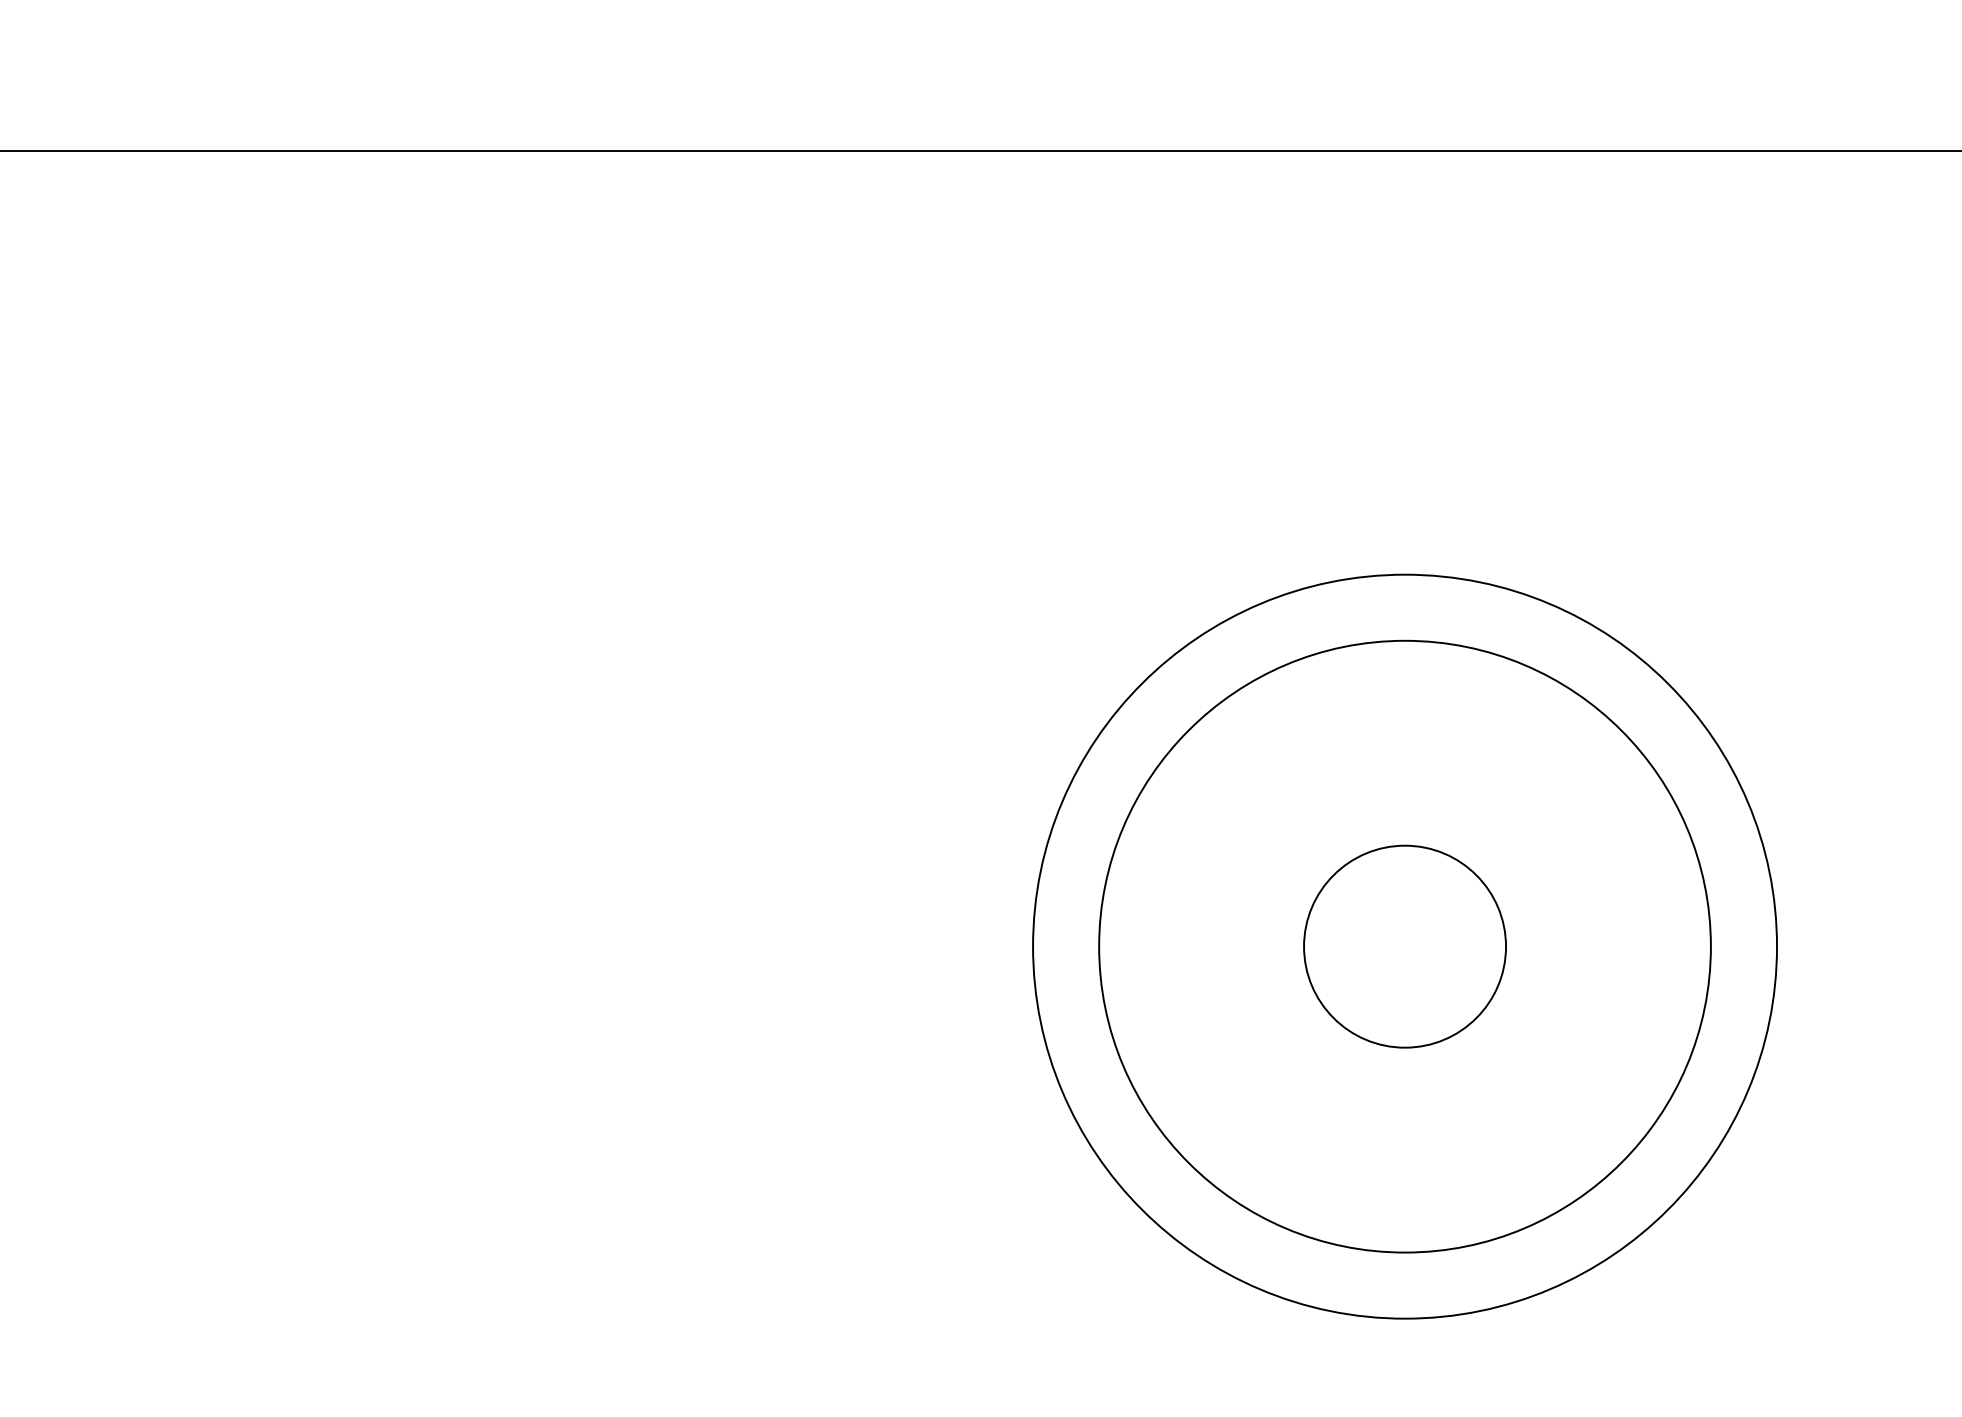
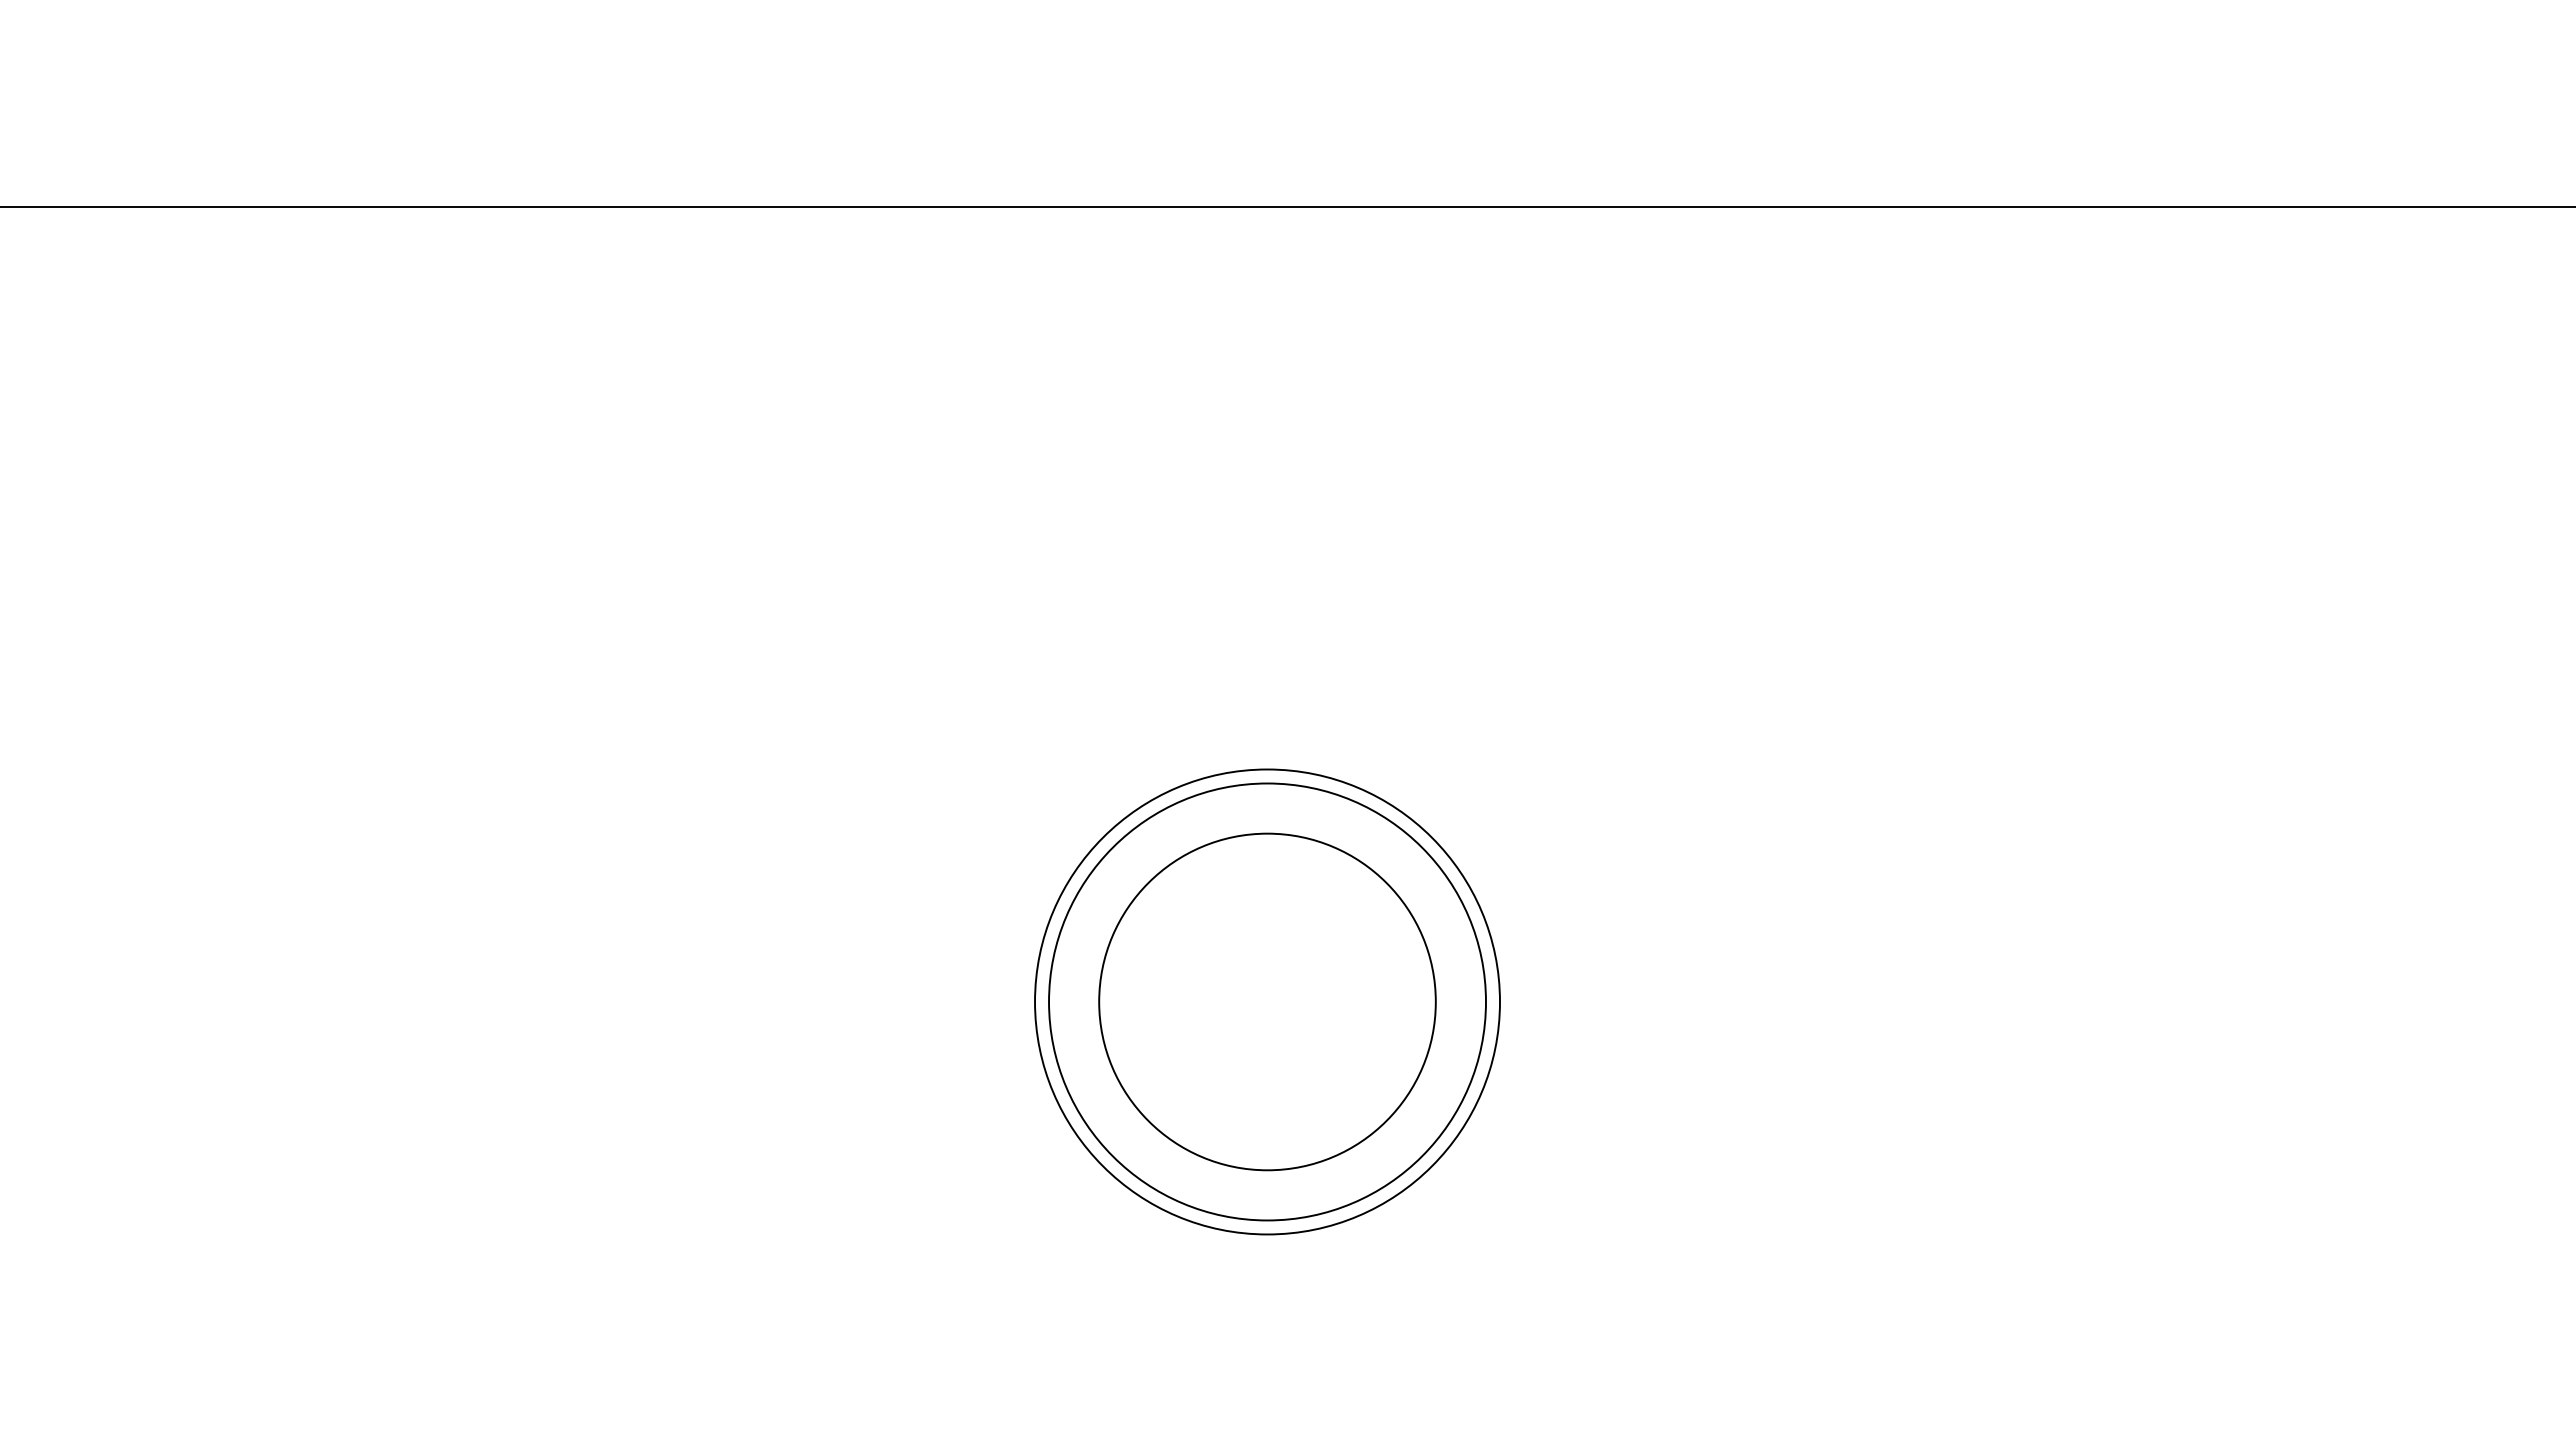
circle: (1405, 946) -> (1267, 1001), size x0.62
circle: (1405, 946) -> (1267, 1001), size x0.71
circle: (1405, 946) -> (1267, 1001), size x1.67

